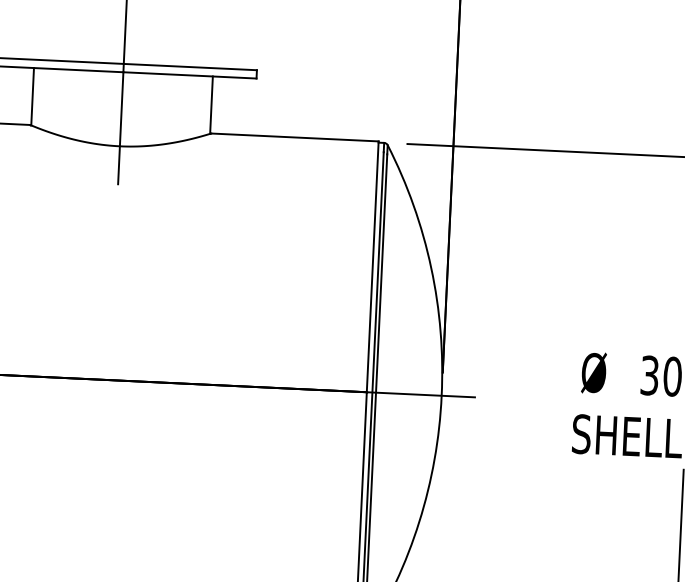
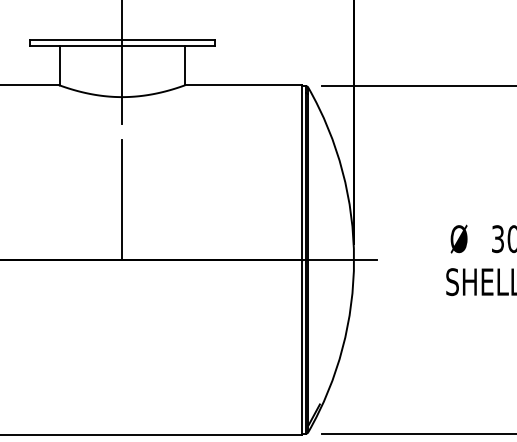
line: (113, 293) -> (122, 199), added

